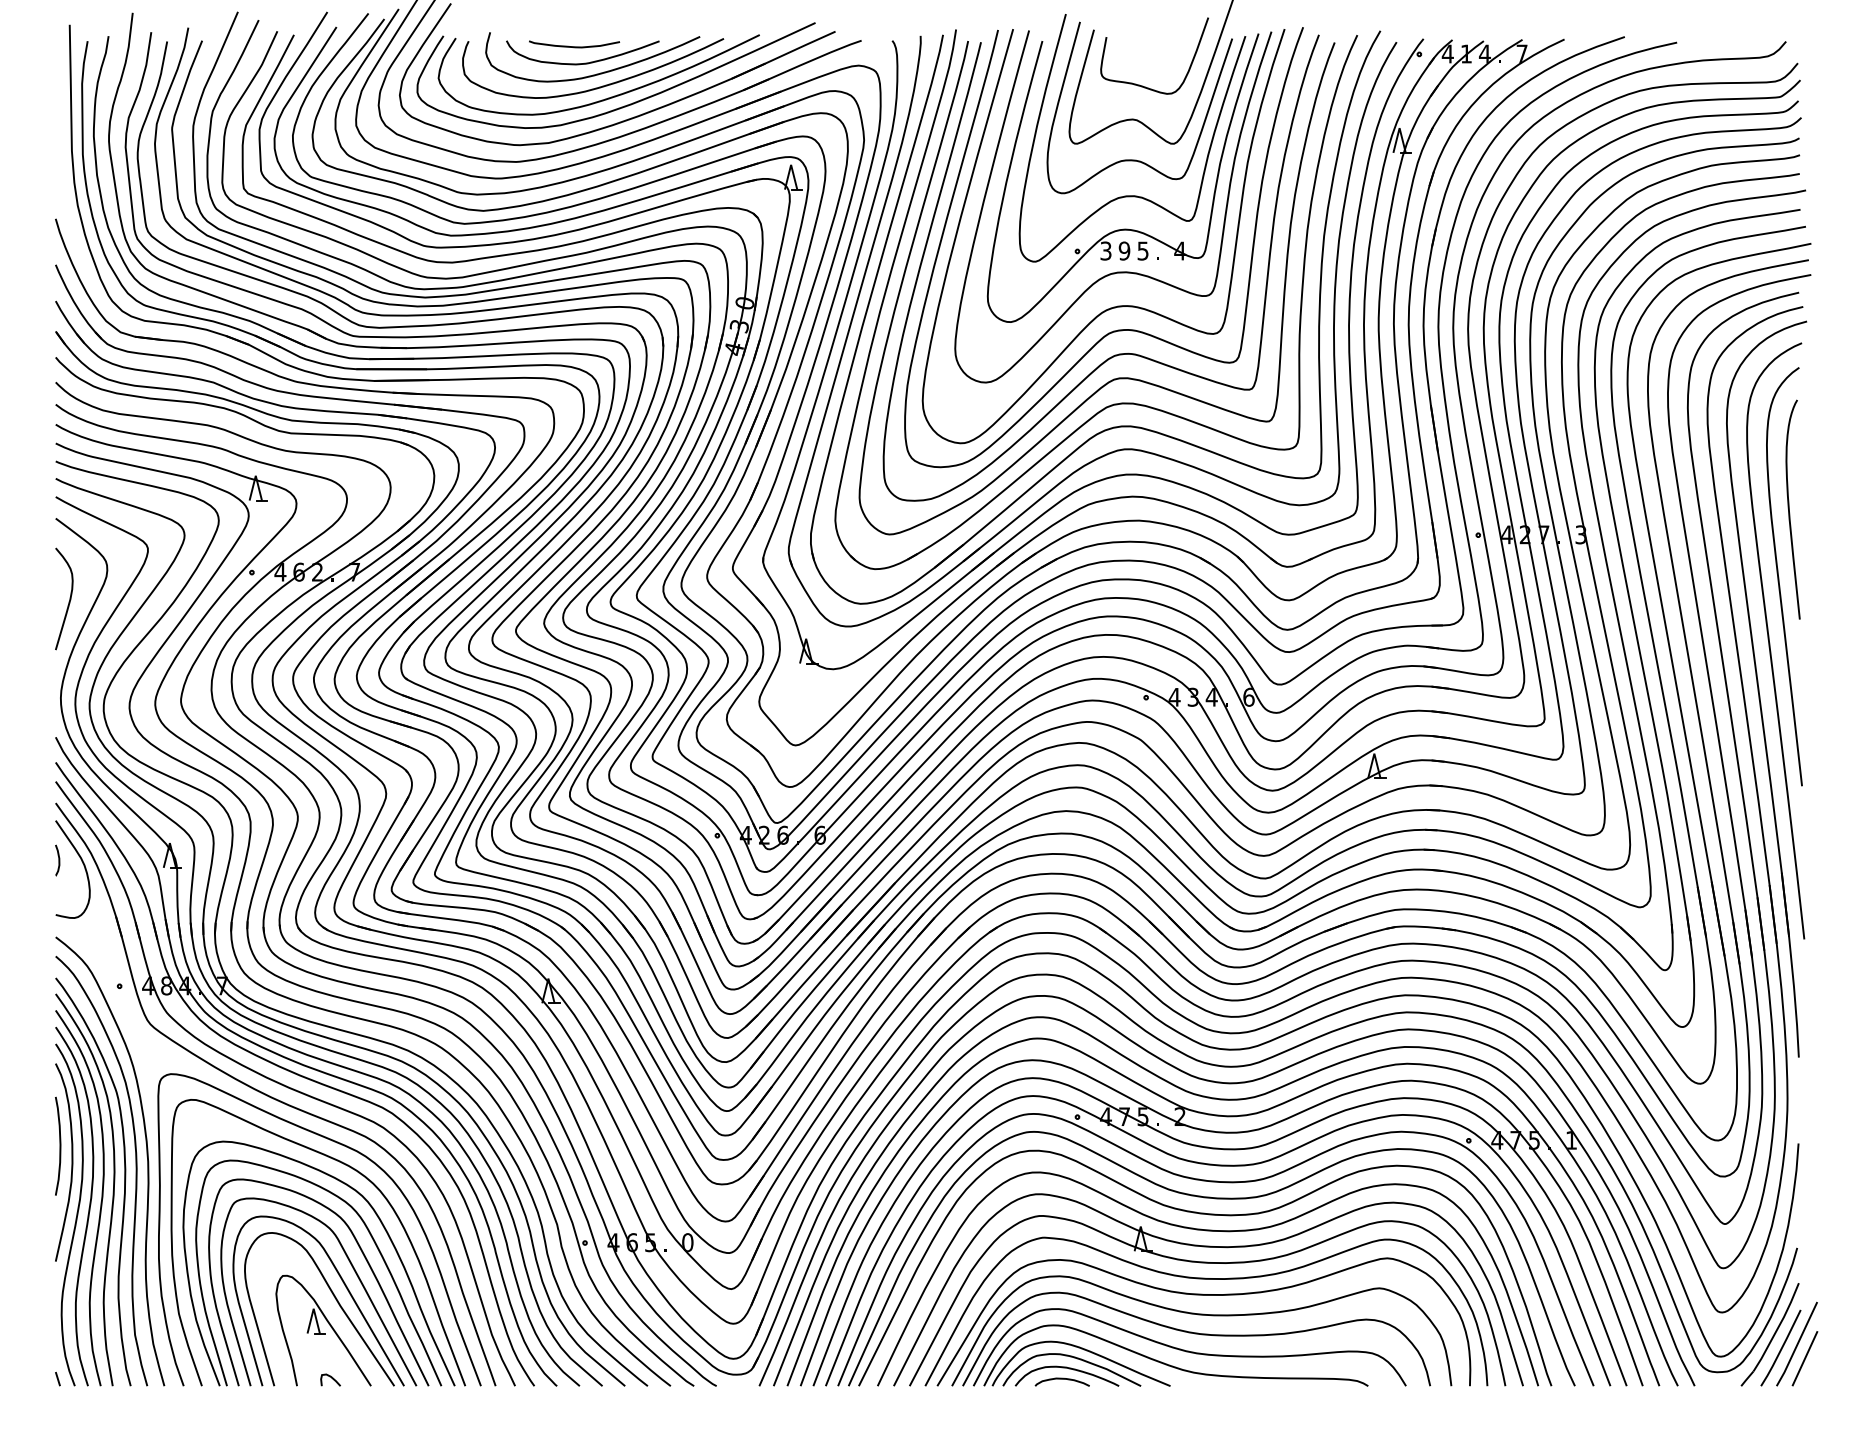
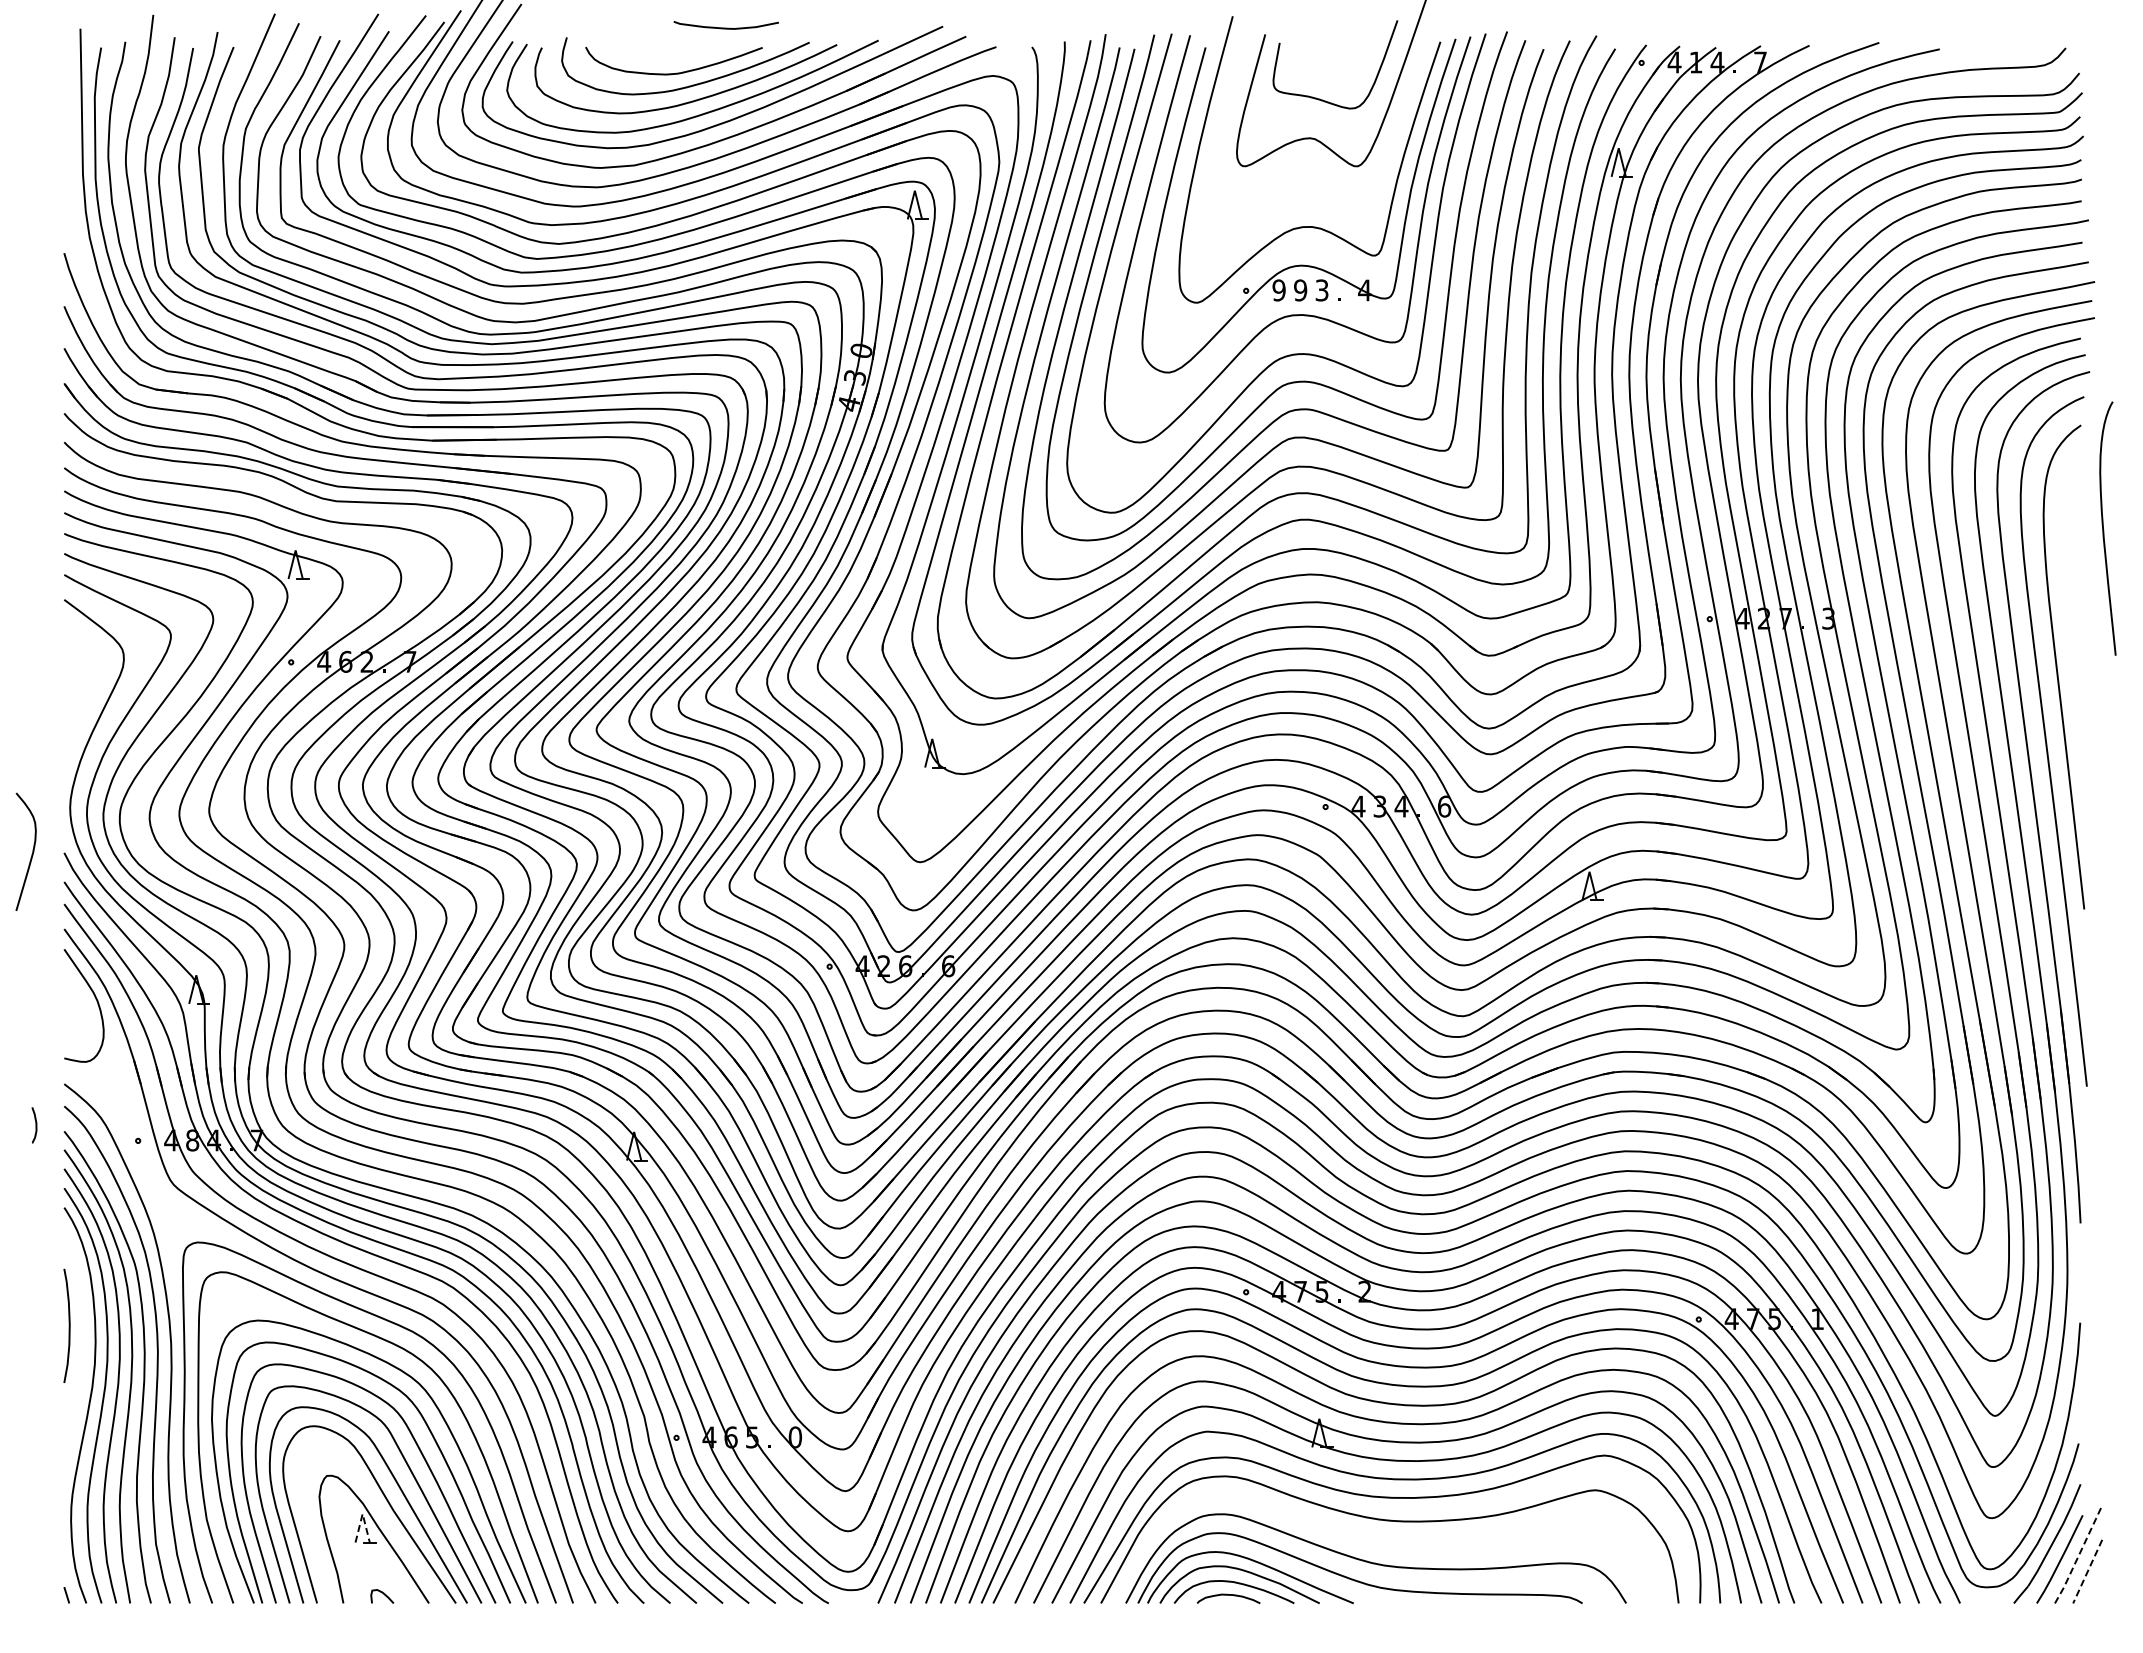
curve: (573, 46) -> (725, 27), moved
curve: (1134, 159) -> (1312, 184), removed
text: (1143, 250) -> (1322, 289), 5 -> 3
text: (1105, 251) -> (1278, 290), 3 -> 9
curve: (1790, 511) -> (2104, 530), moved
curve: (68, 601) -> (31, 854), moved
curve: (58, 860) -> (35, 1125), moved
curve: (71, 1162) -> (82, 1344), removed
line: (313, 1308) -> (362, 1513), solid -> dashed
curve: (1196, 1334) -> (1383, 1543), removed
line: (1797, 1344) -> (2078, 1555), solid -> dashed
line: (1804, 1358) -> (2087, 1571), solid -> dashed

